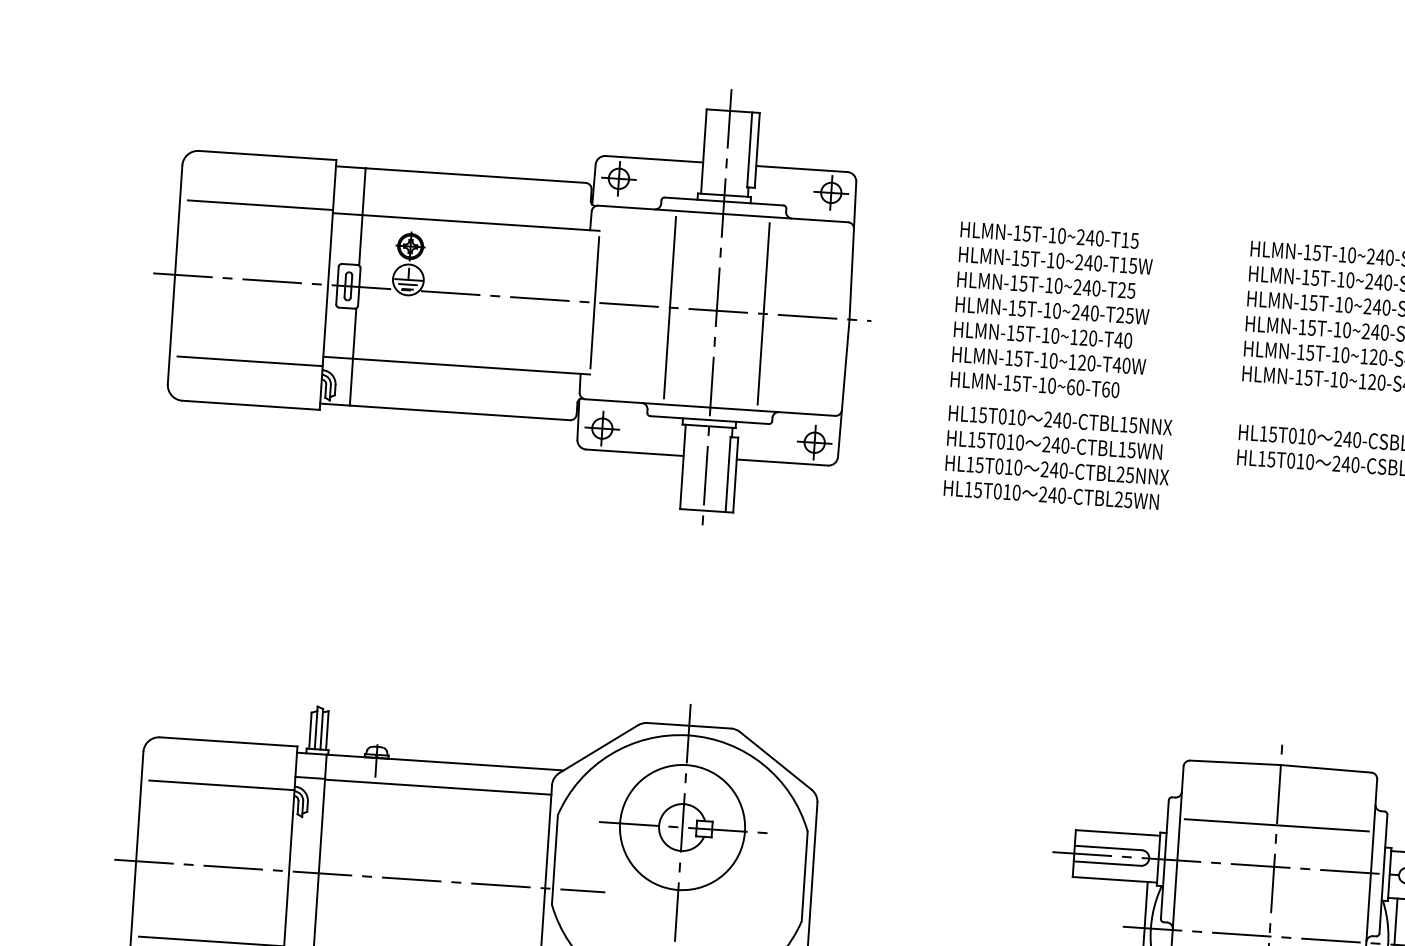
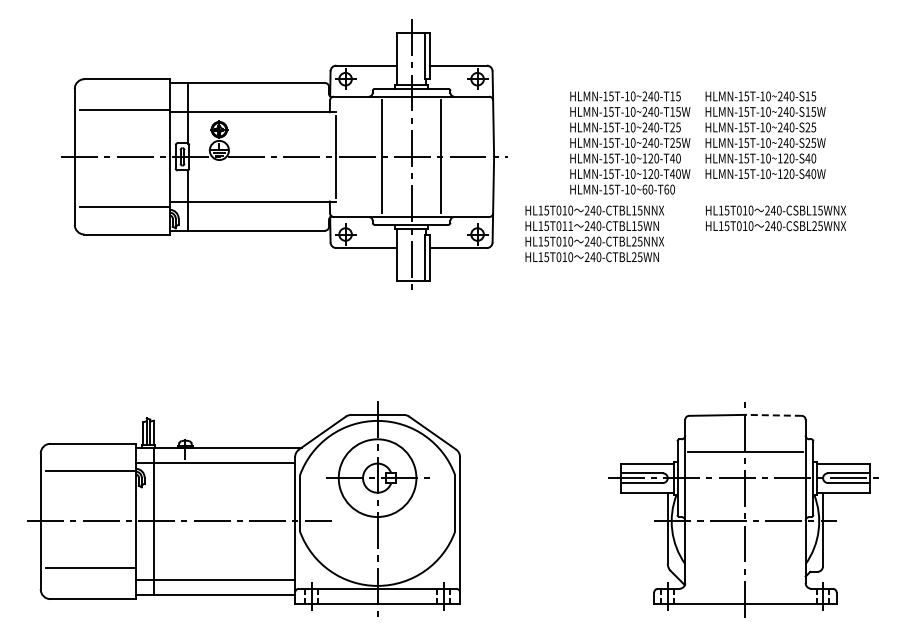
part: (512, 293) -> (284, 154), moved
text: (1052, 309) -> (630, 142), moved
text: (1019, 443) -> (570, 226), HL15T010 -> HL15T011
line: (1325, 769) -> (773, 415), solid -> dashed

